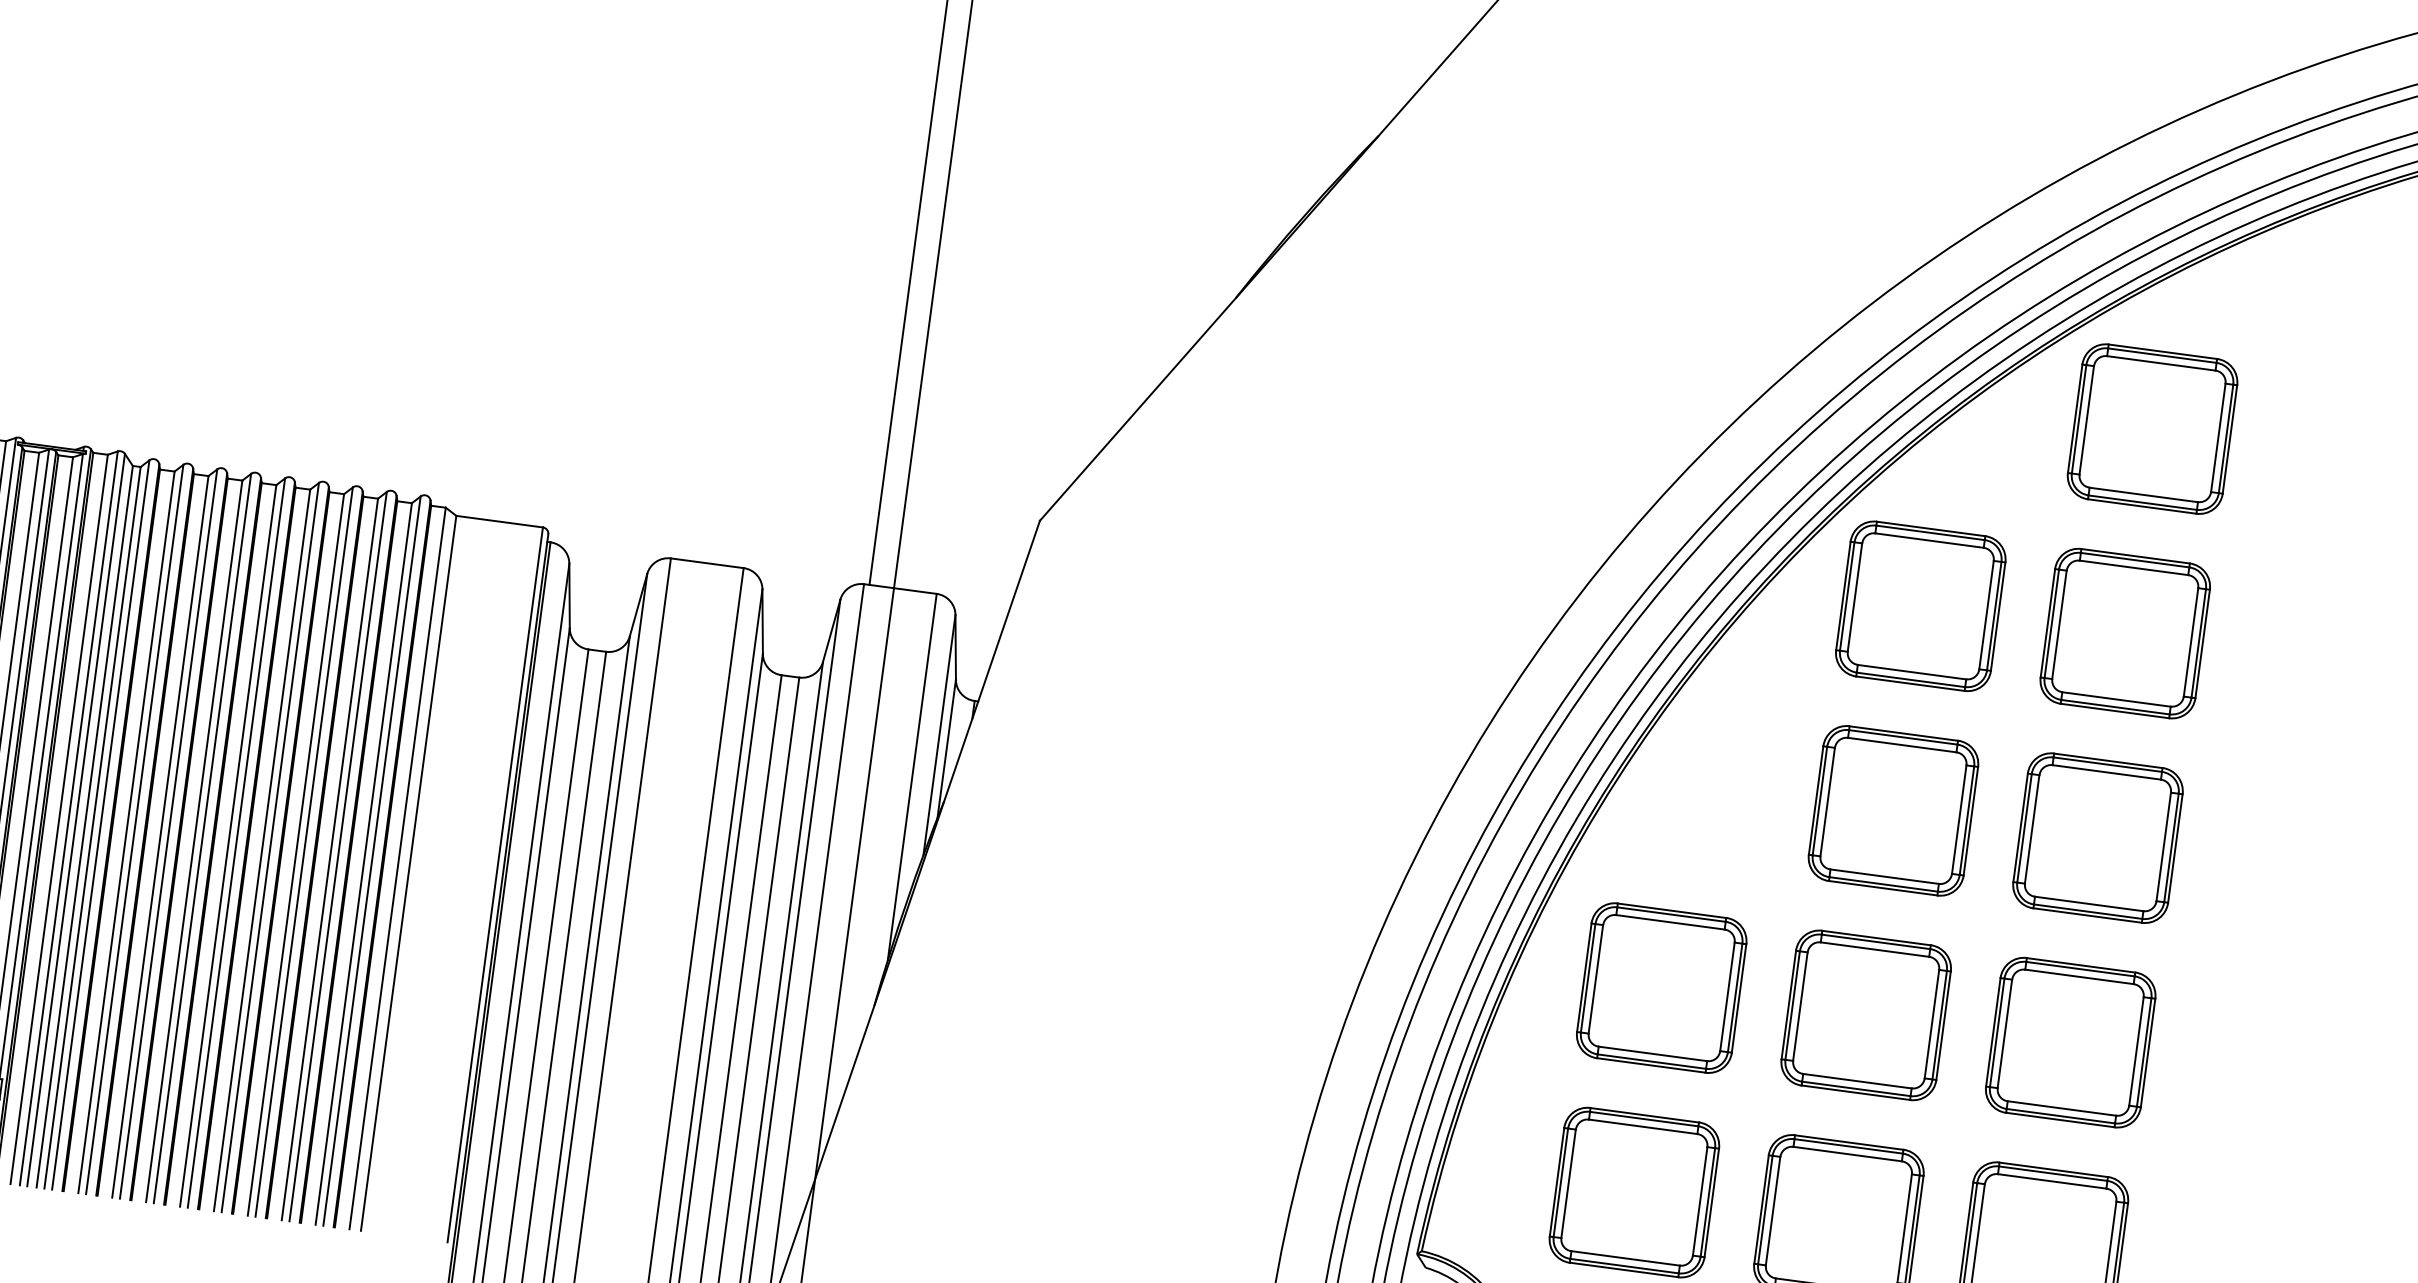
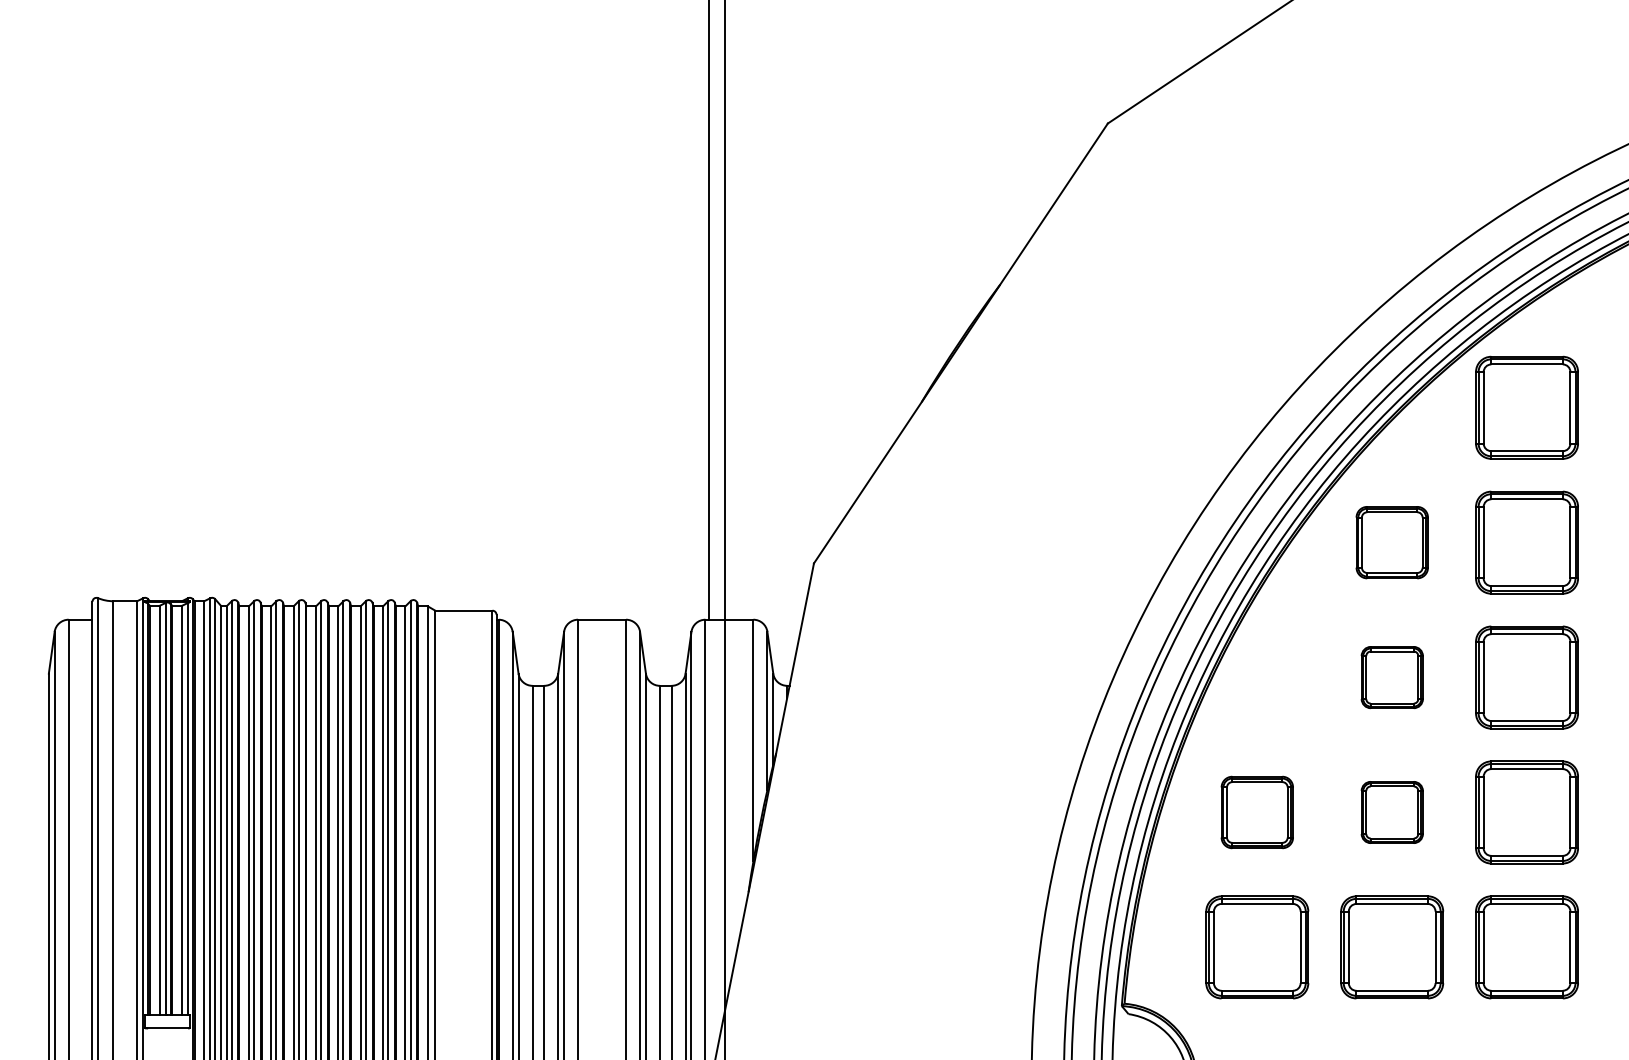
part: (1921, 606) -> (1392, 542), size x0.7
part: (1894, 810) -> (1392, 677), size x0.6
part: (1662, 988) -> (1257, 812), size x0.7
part: (1866, 1015) -> (1392, 812), size x0.6

